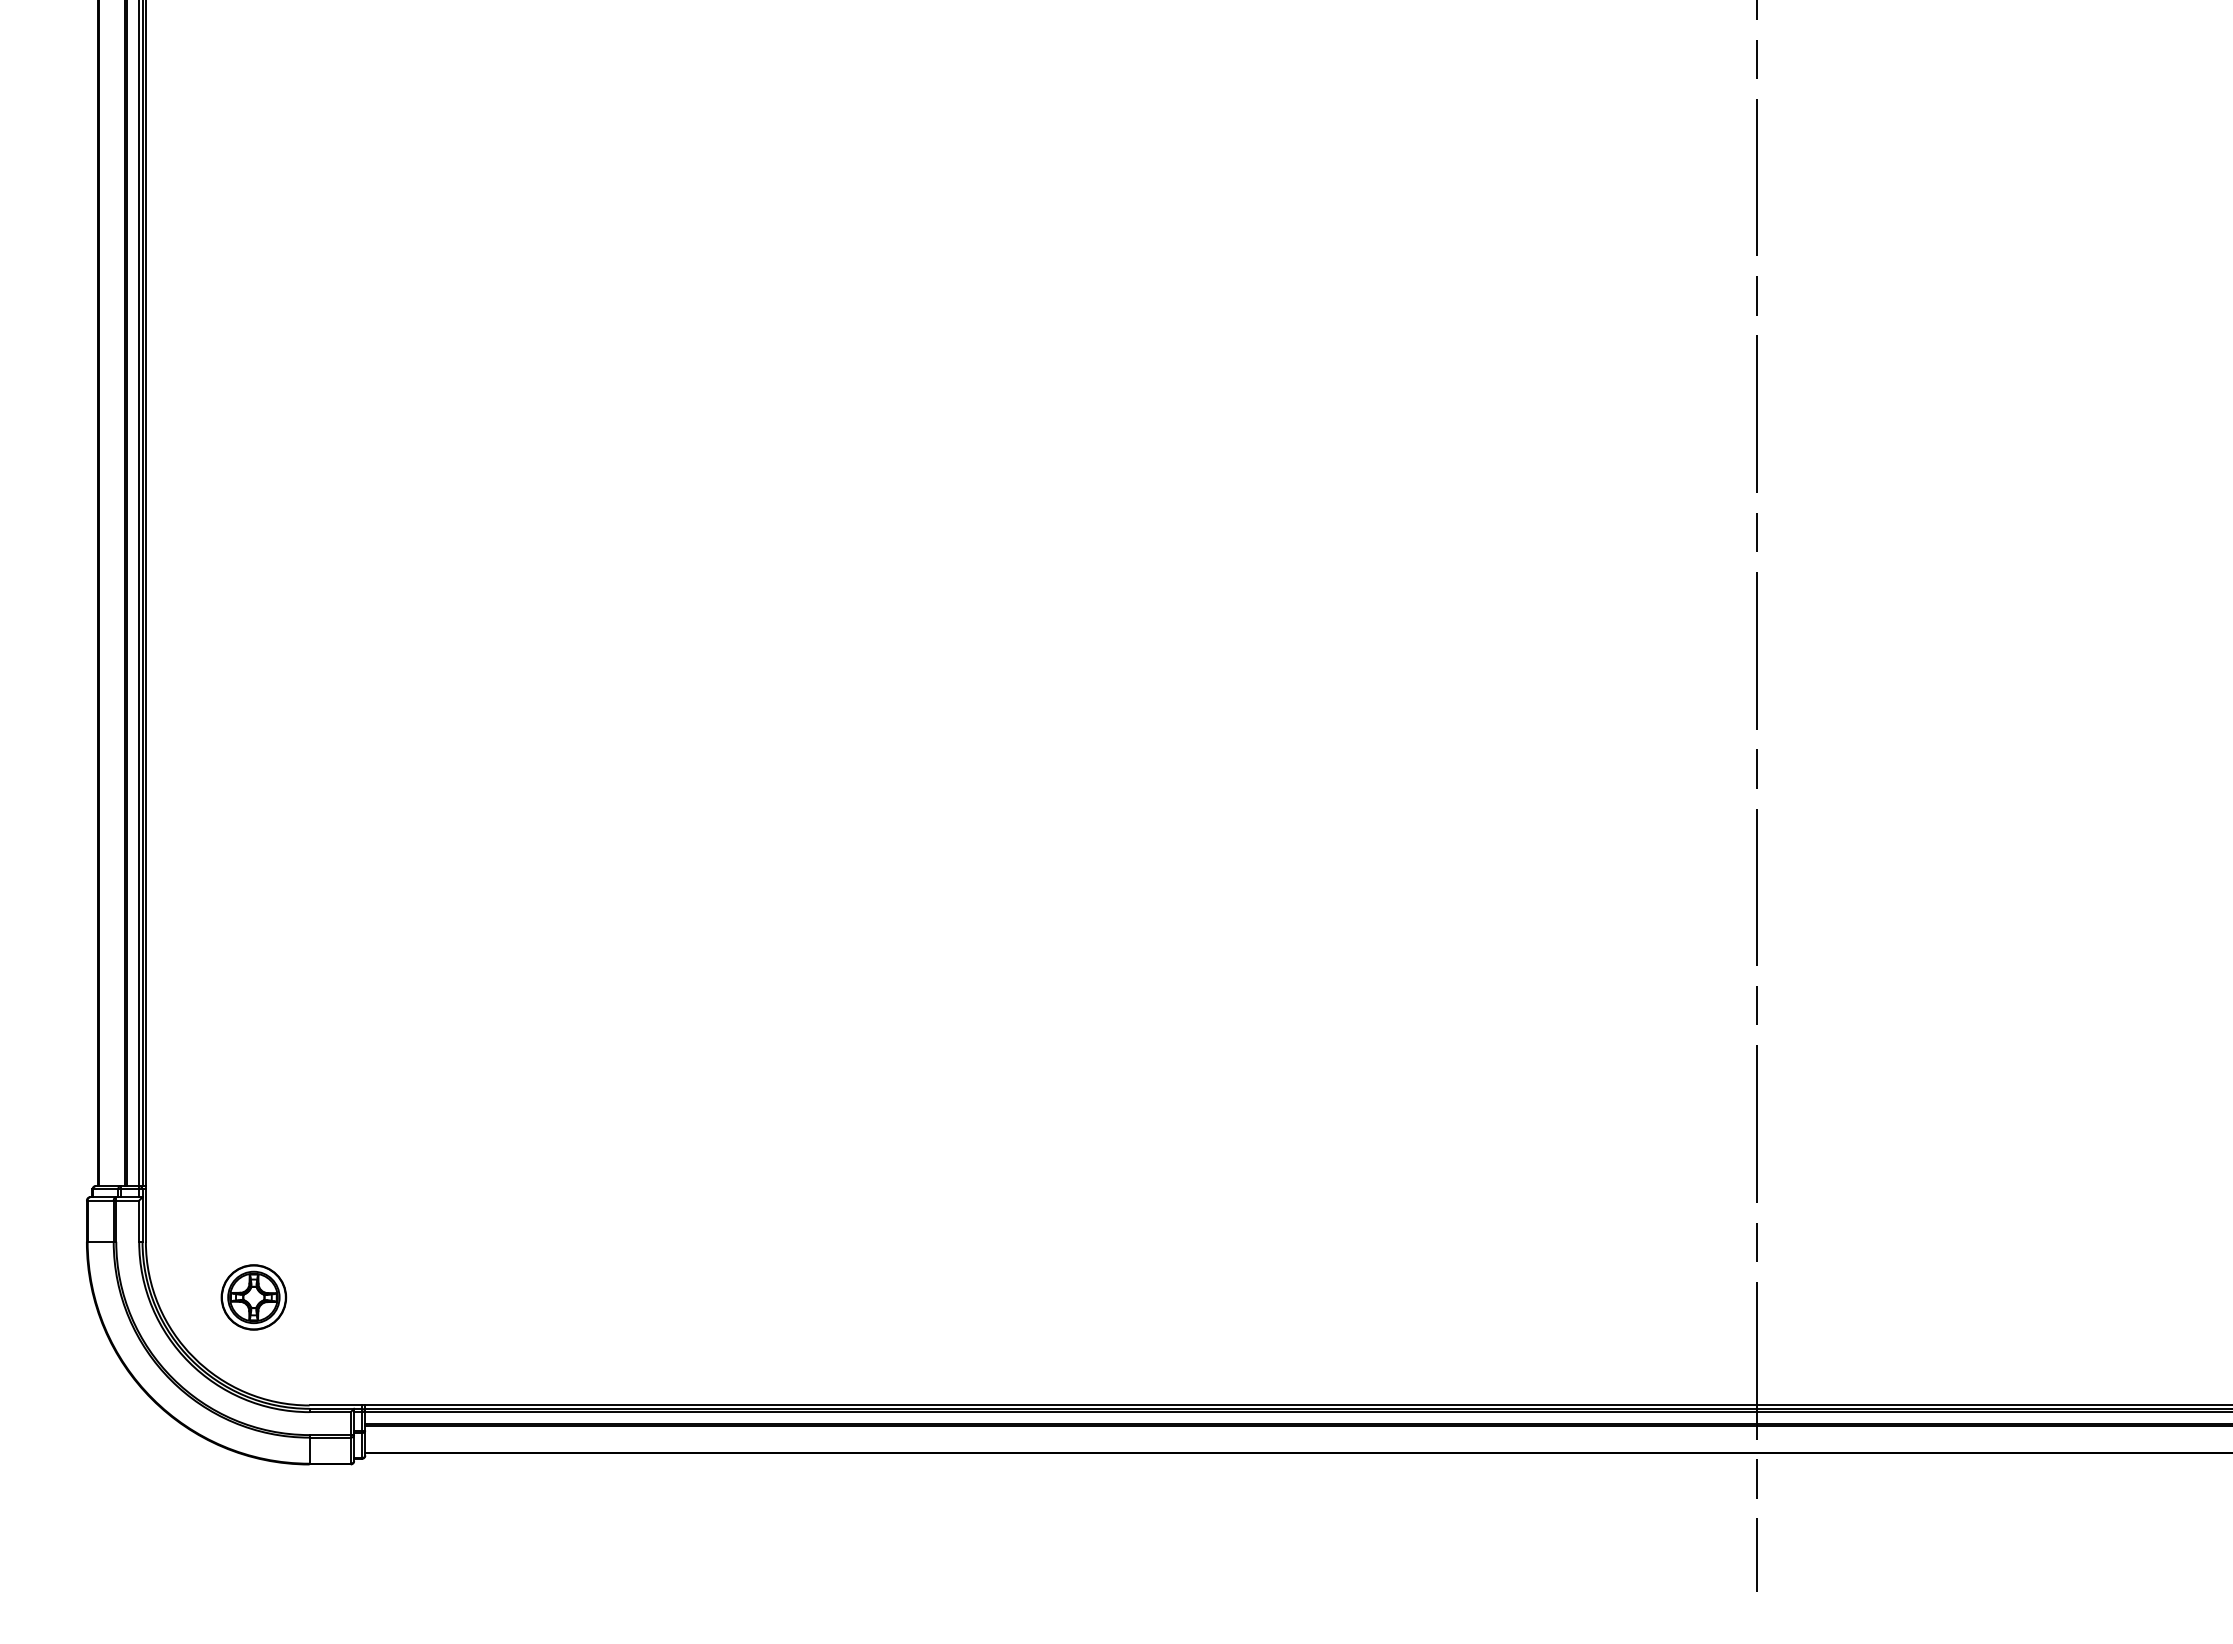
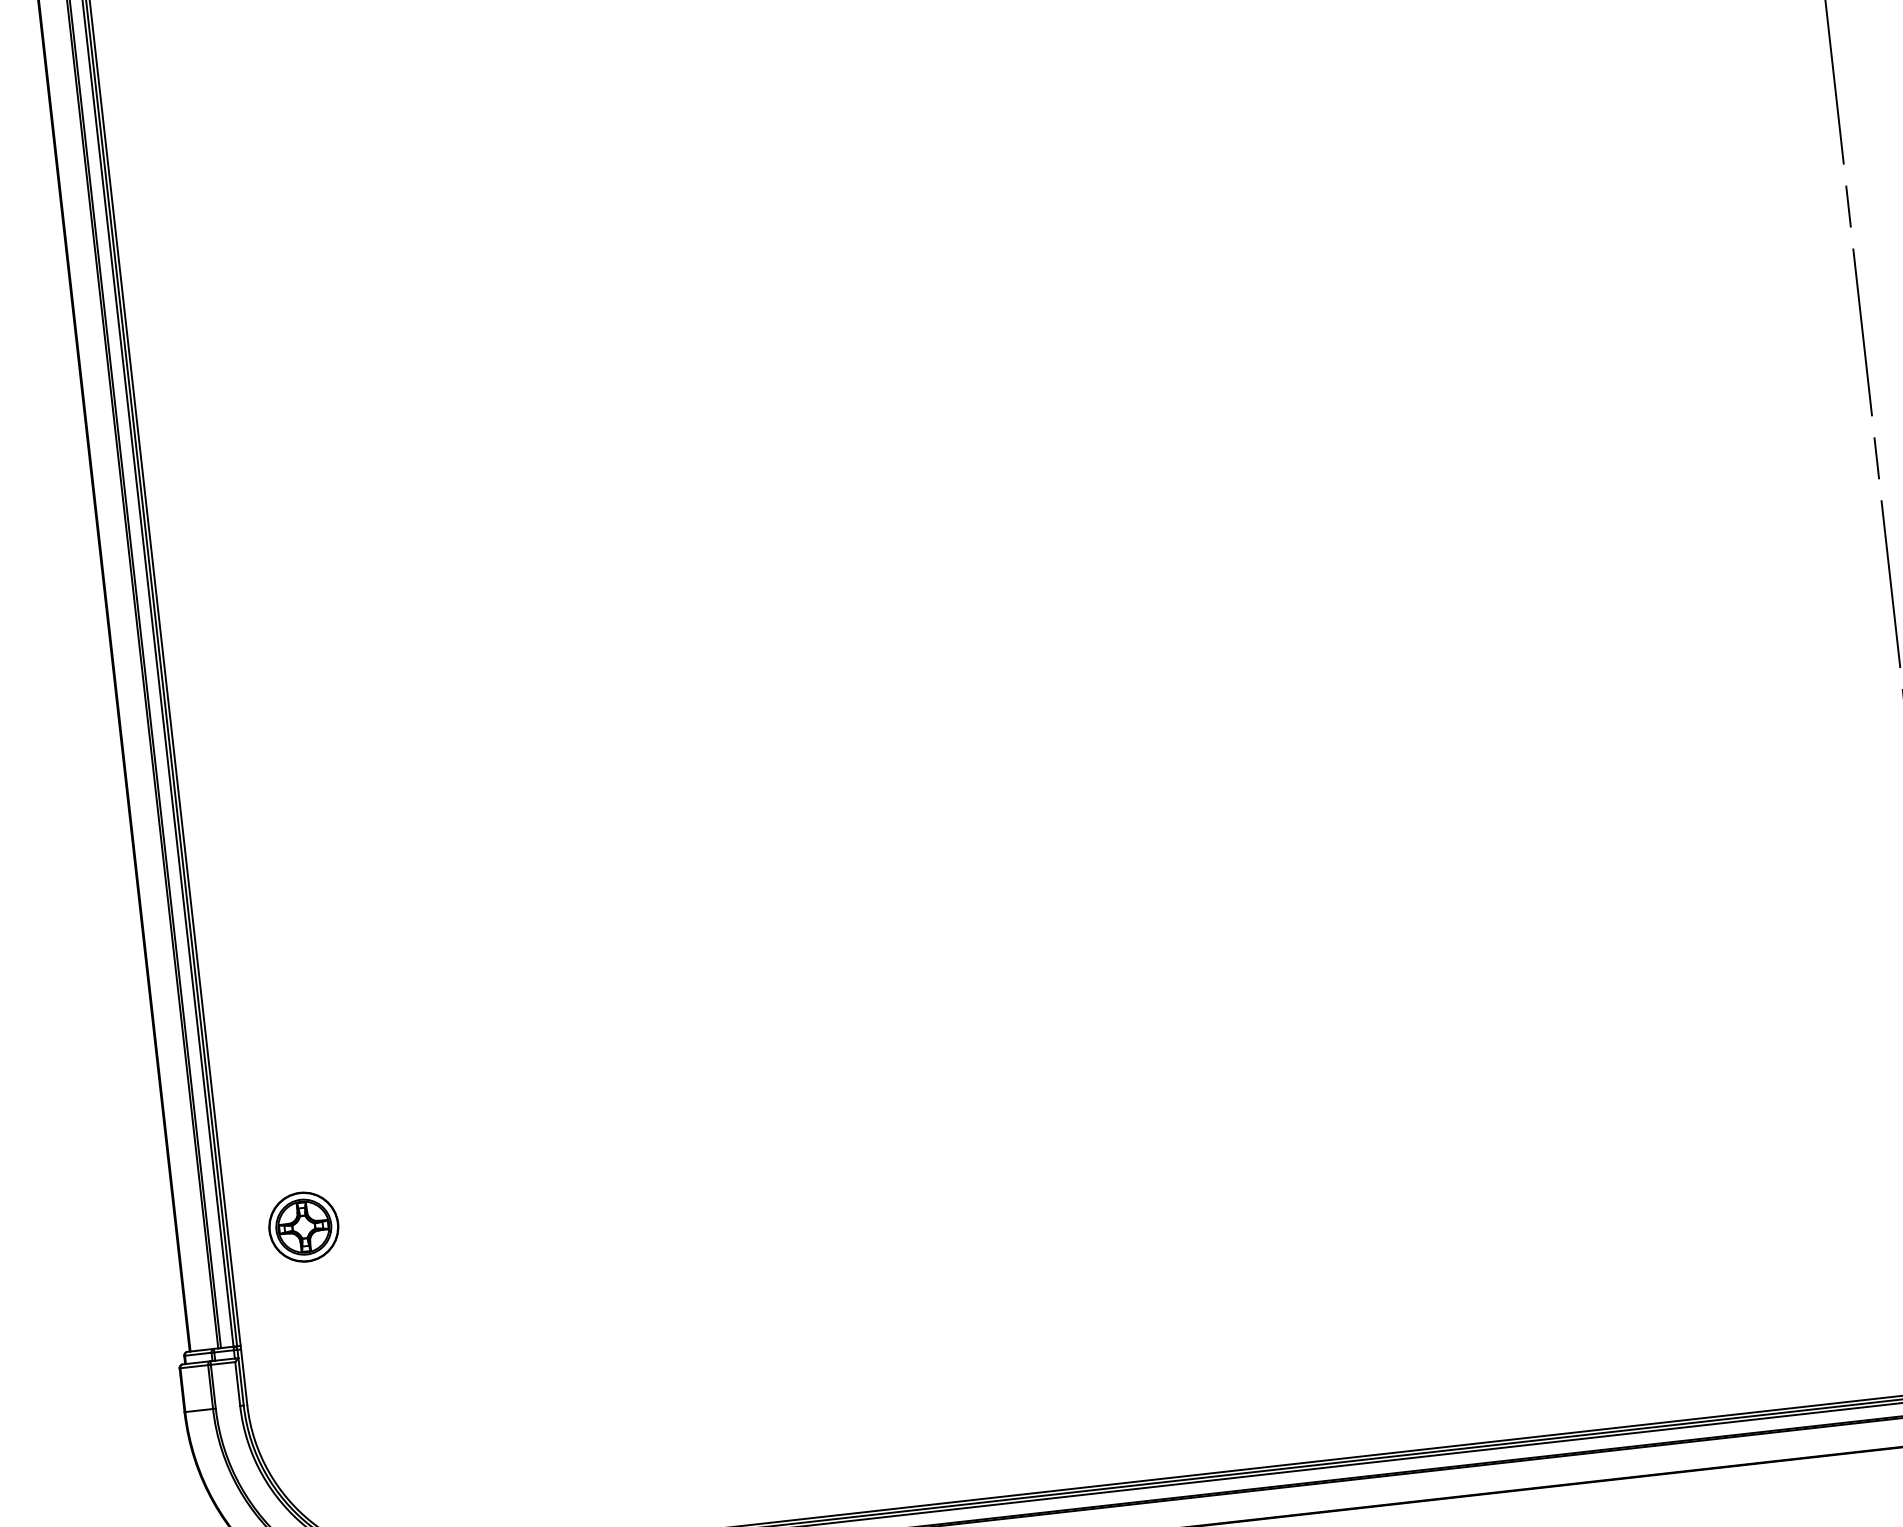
part: (253, 1297) -> (303, 1227), moved

